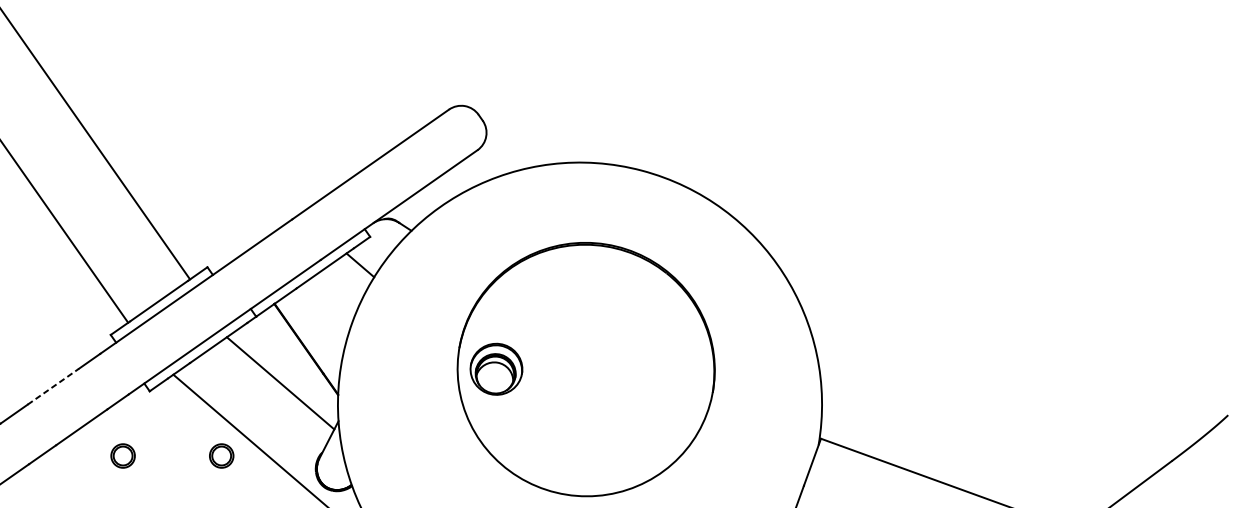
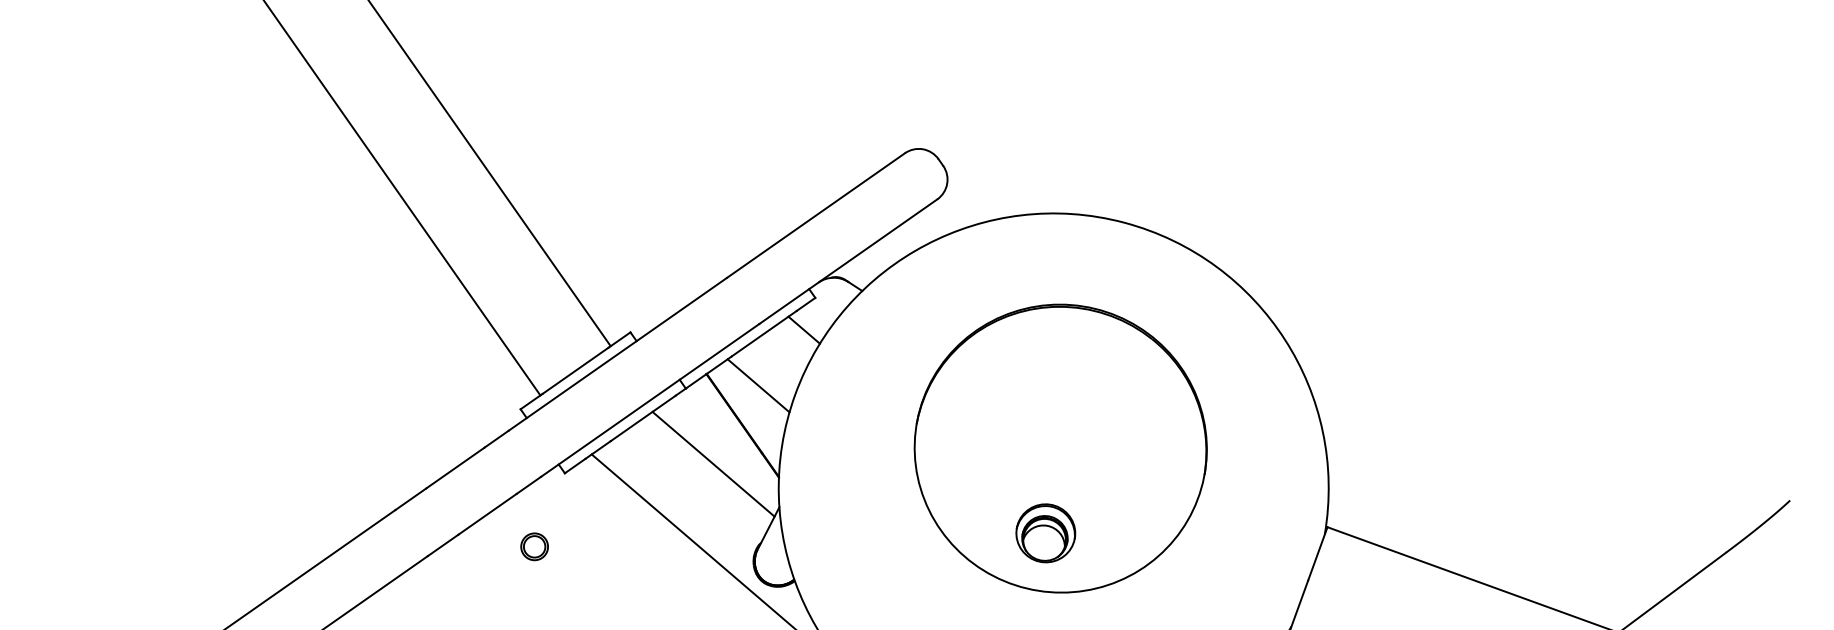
line: (320, 314) -> (758, 385), added
part: (496, 369) -> (1045, 533), moved
line: (53, 387) -> (455, 468), dashed -> solid
part: (221, 455) -> (646, 546), removed

